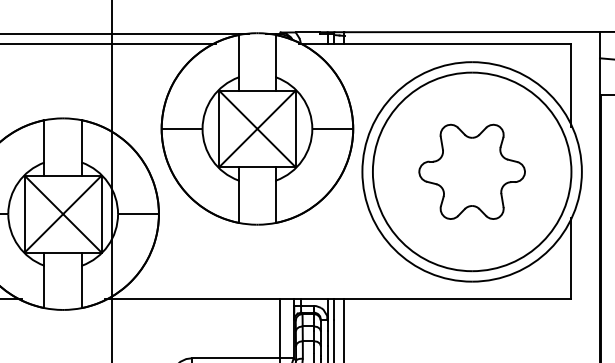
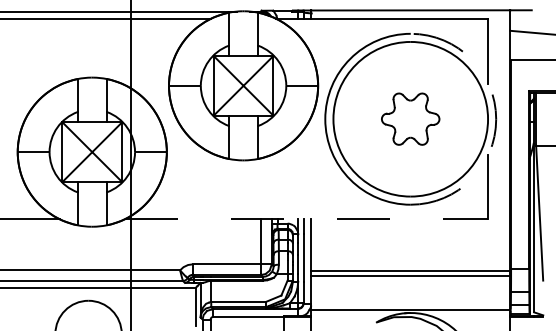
part: (471, 170) -> (410, 118), size x0.7
arc: (582, 172) -> (496, 119), solid -> dashed
line: (338, 299) -> (306, 218), solid -> dashed

